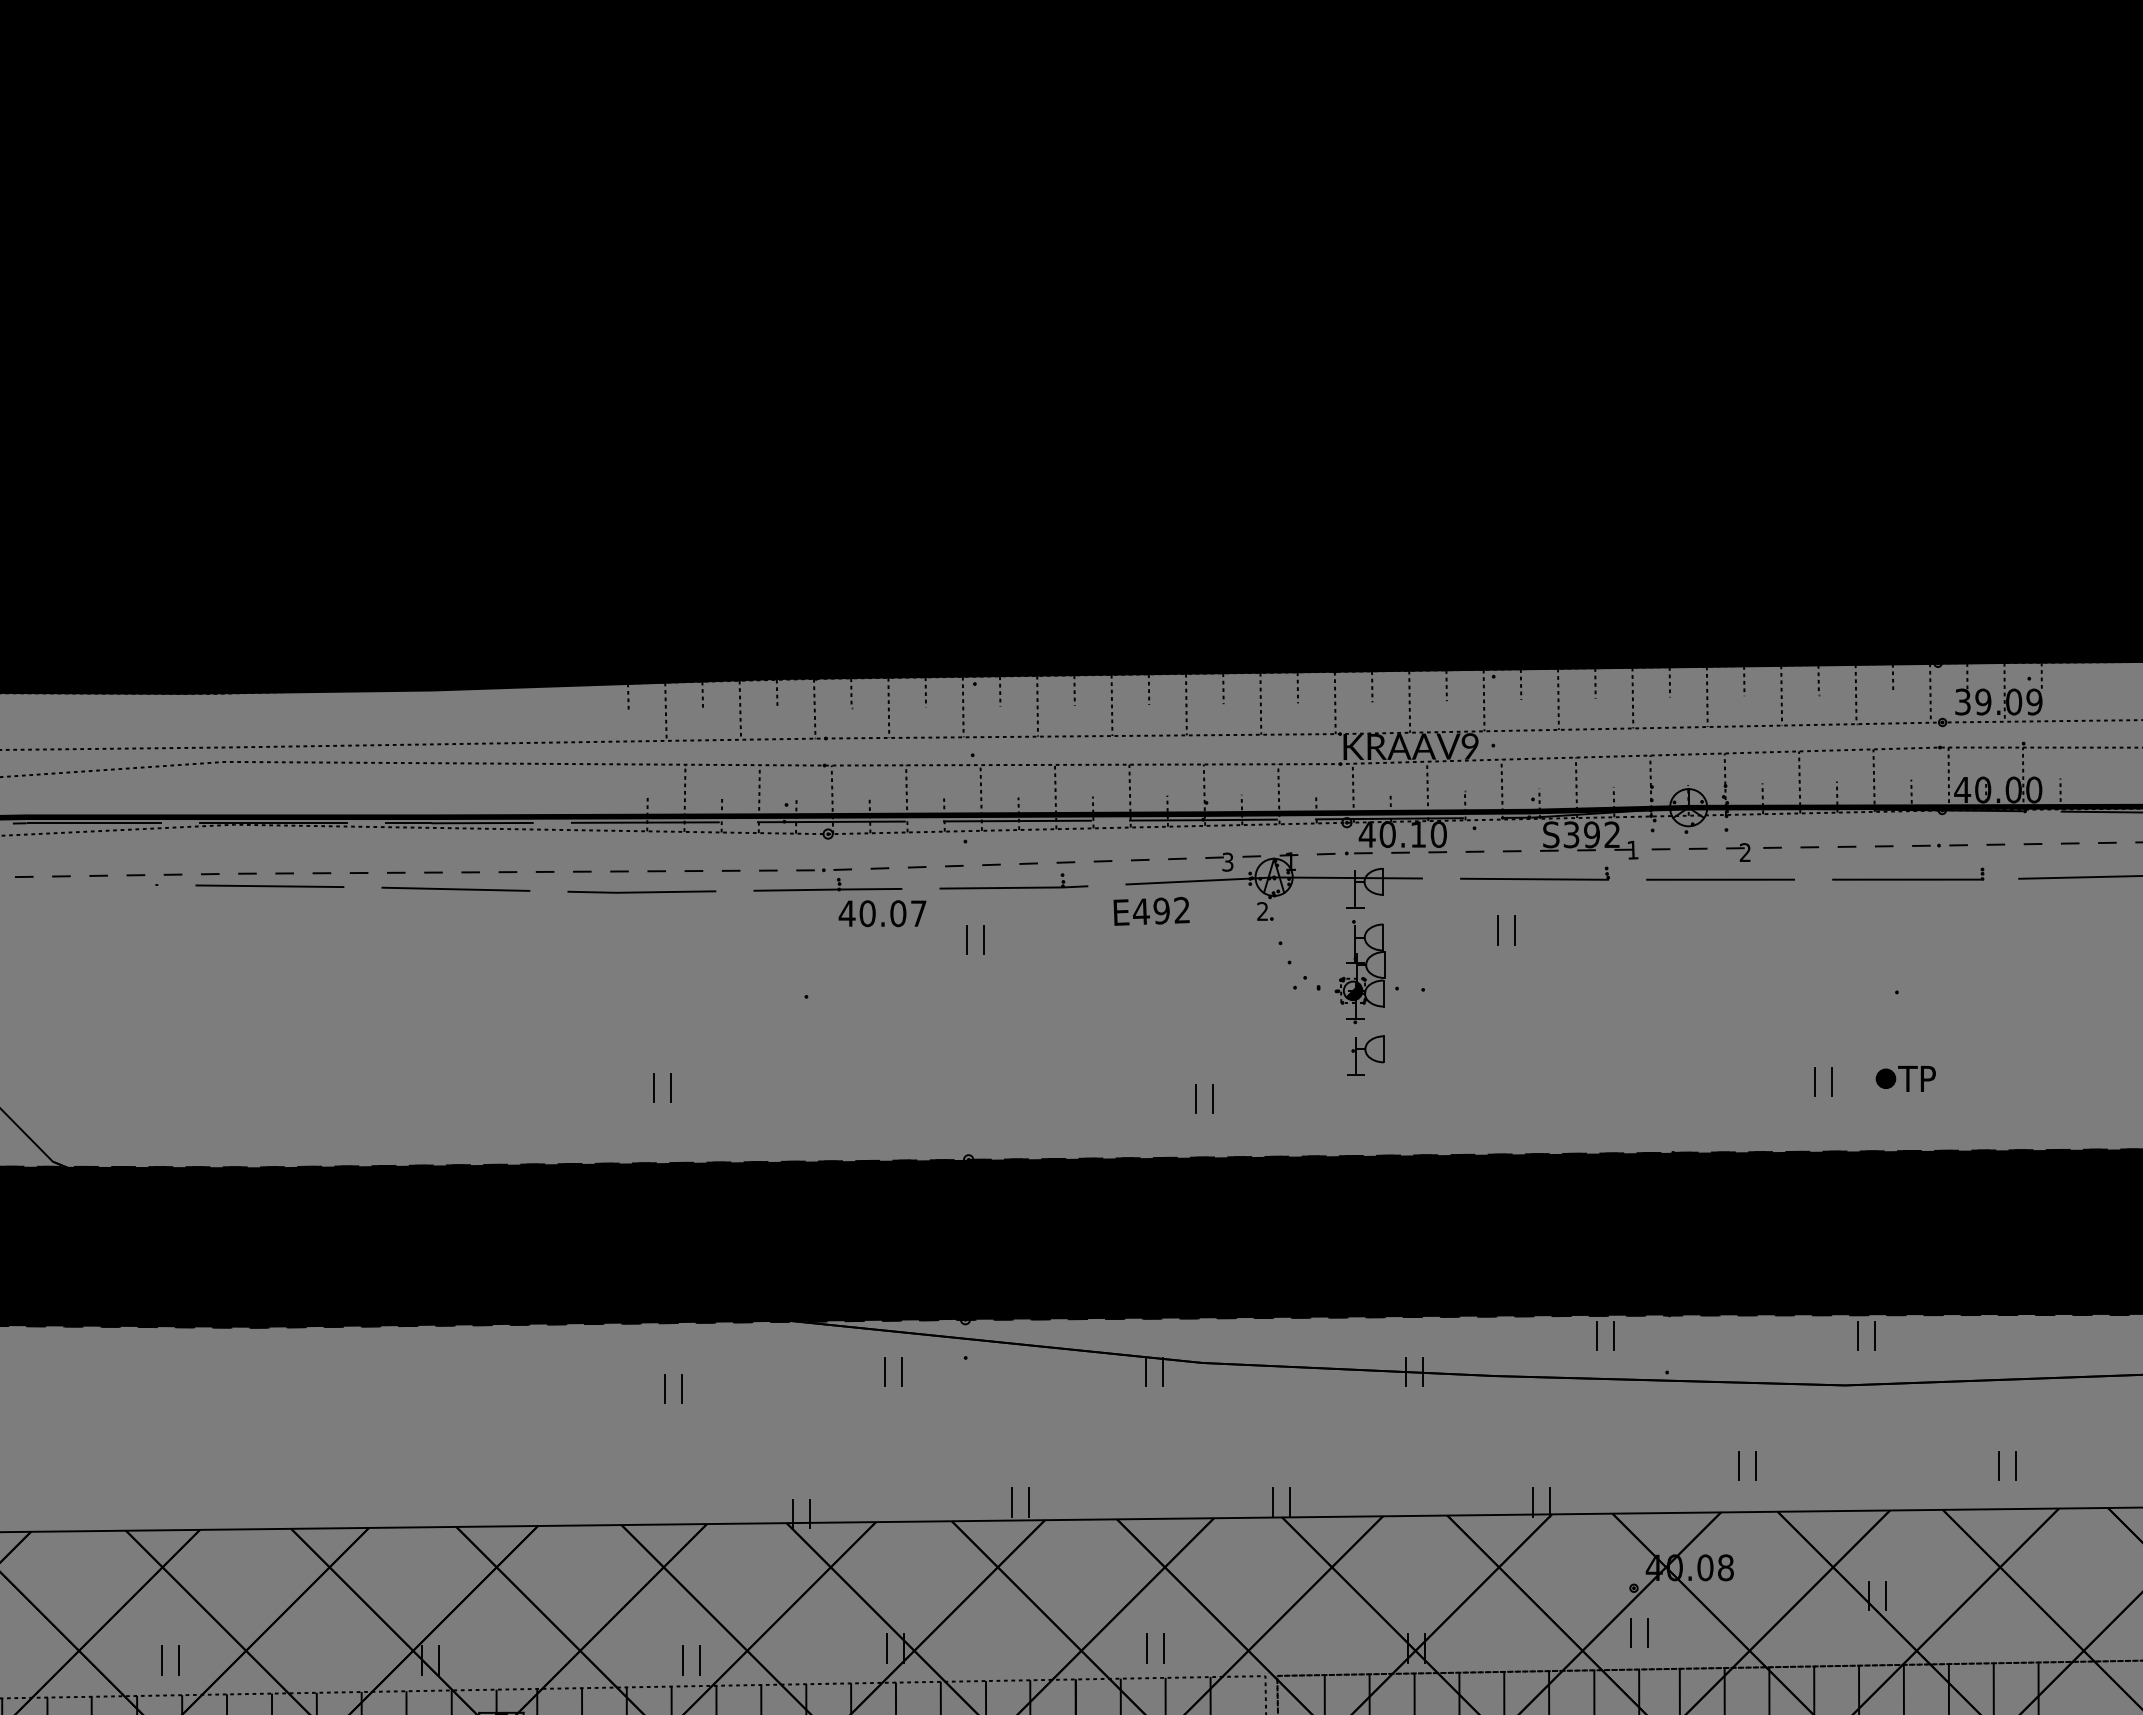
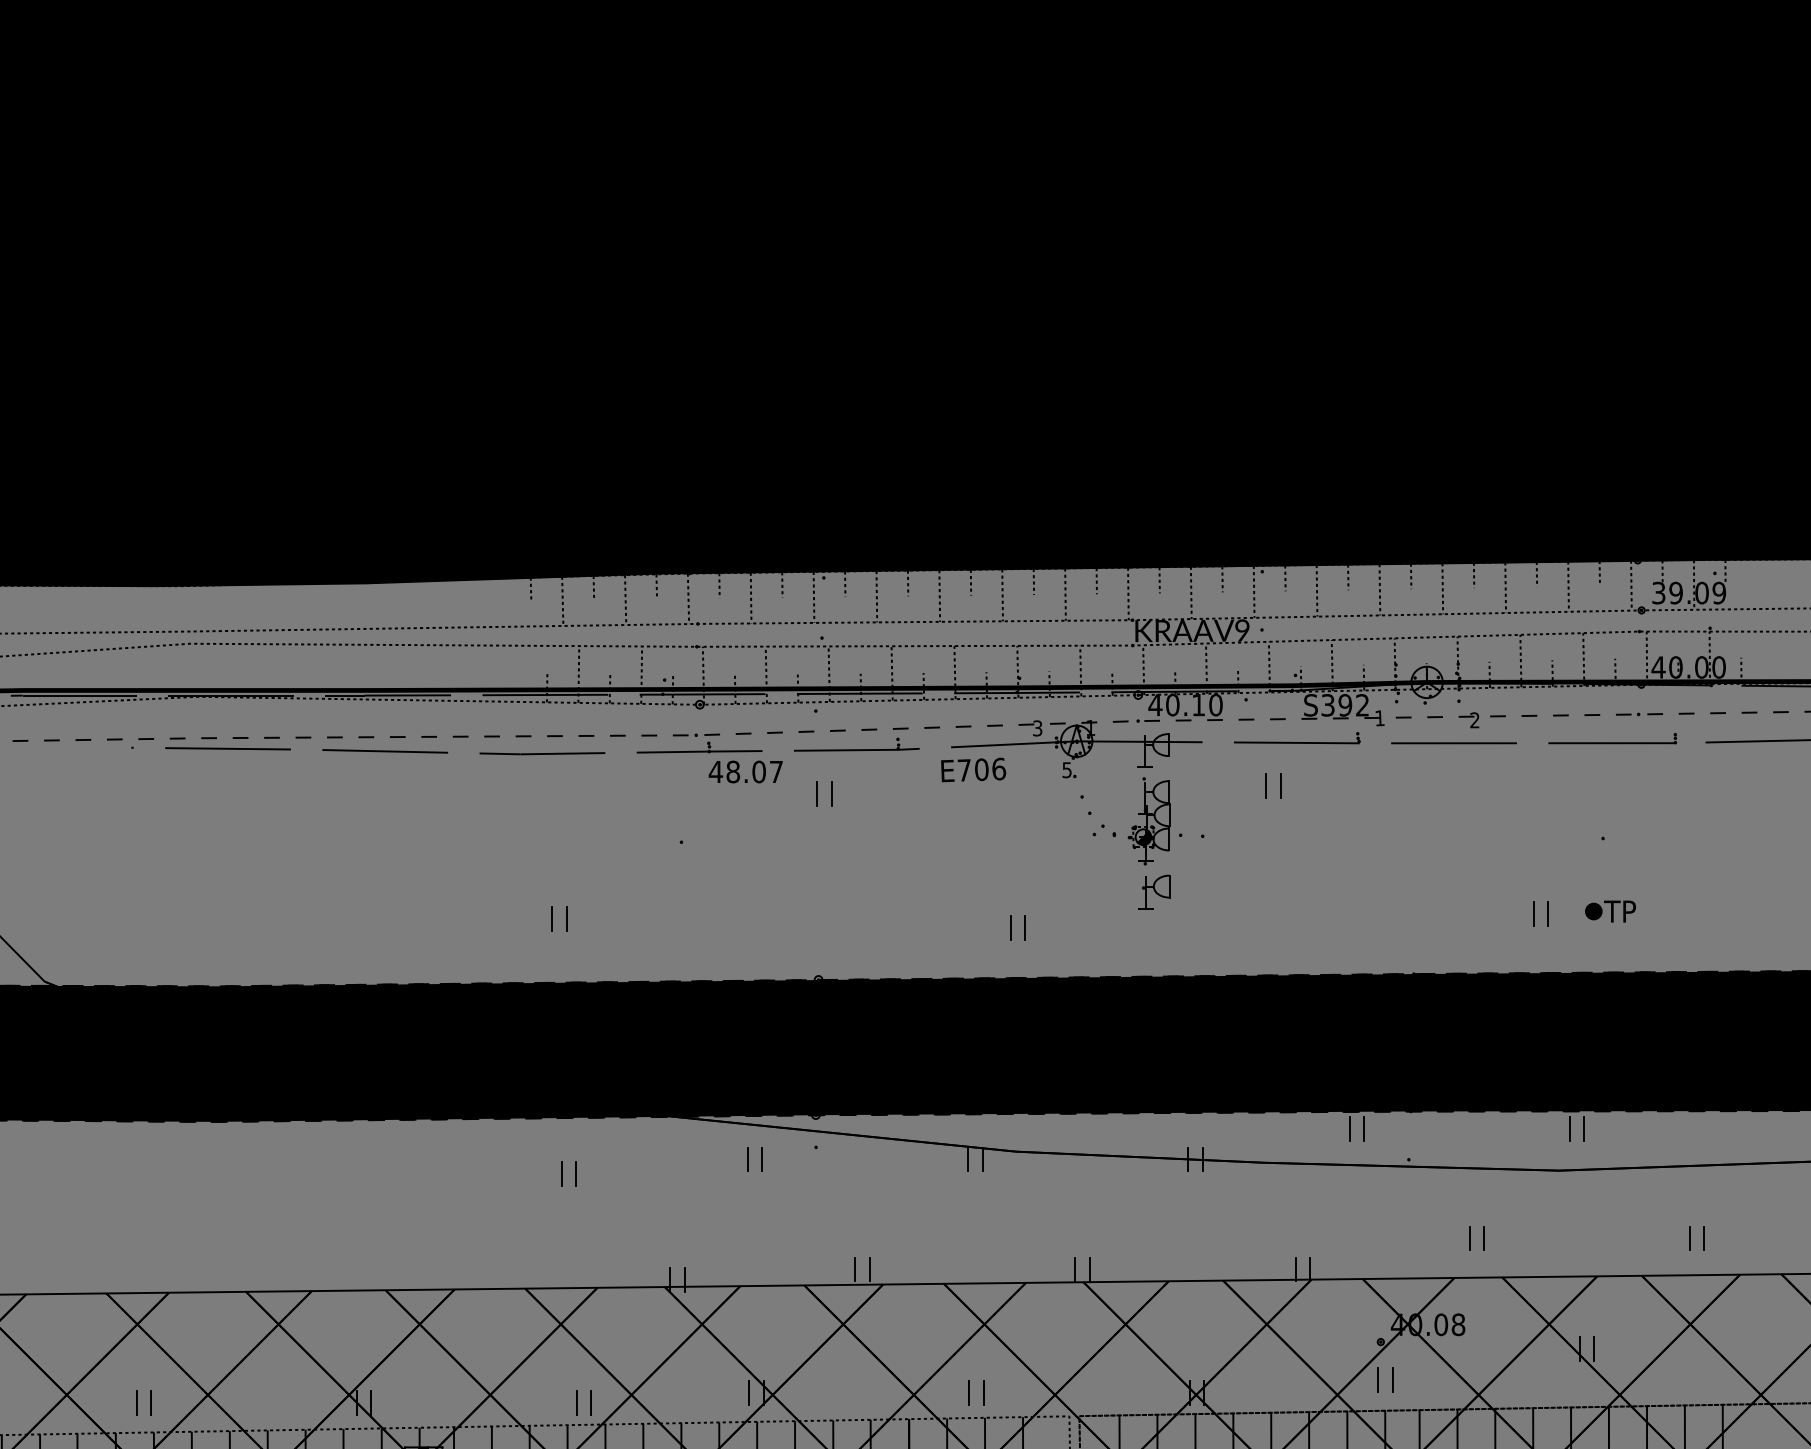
text: (1161, 910) -> (981, 769), E492 -> E706
text: (1262, 911) -> (1066, 770), 2 -> 5
text: (867, 913) -> (733, 771), 40.07 -> 48.07

